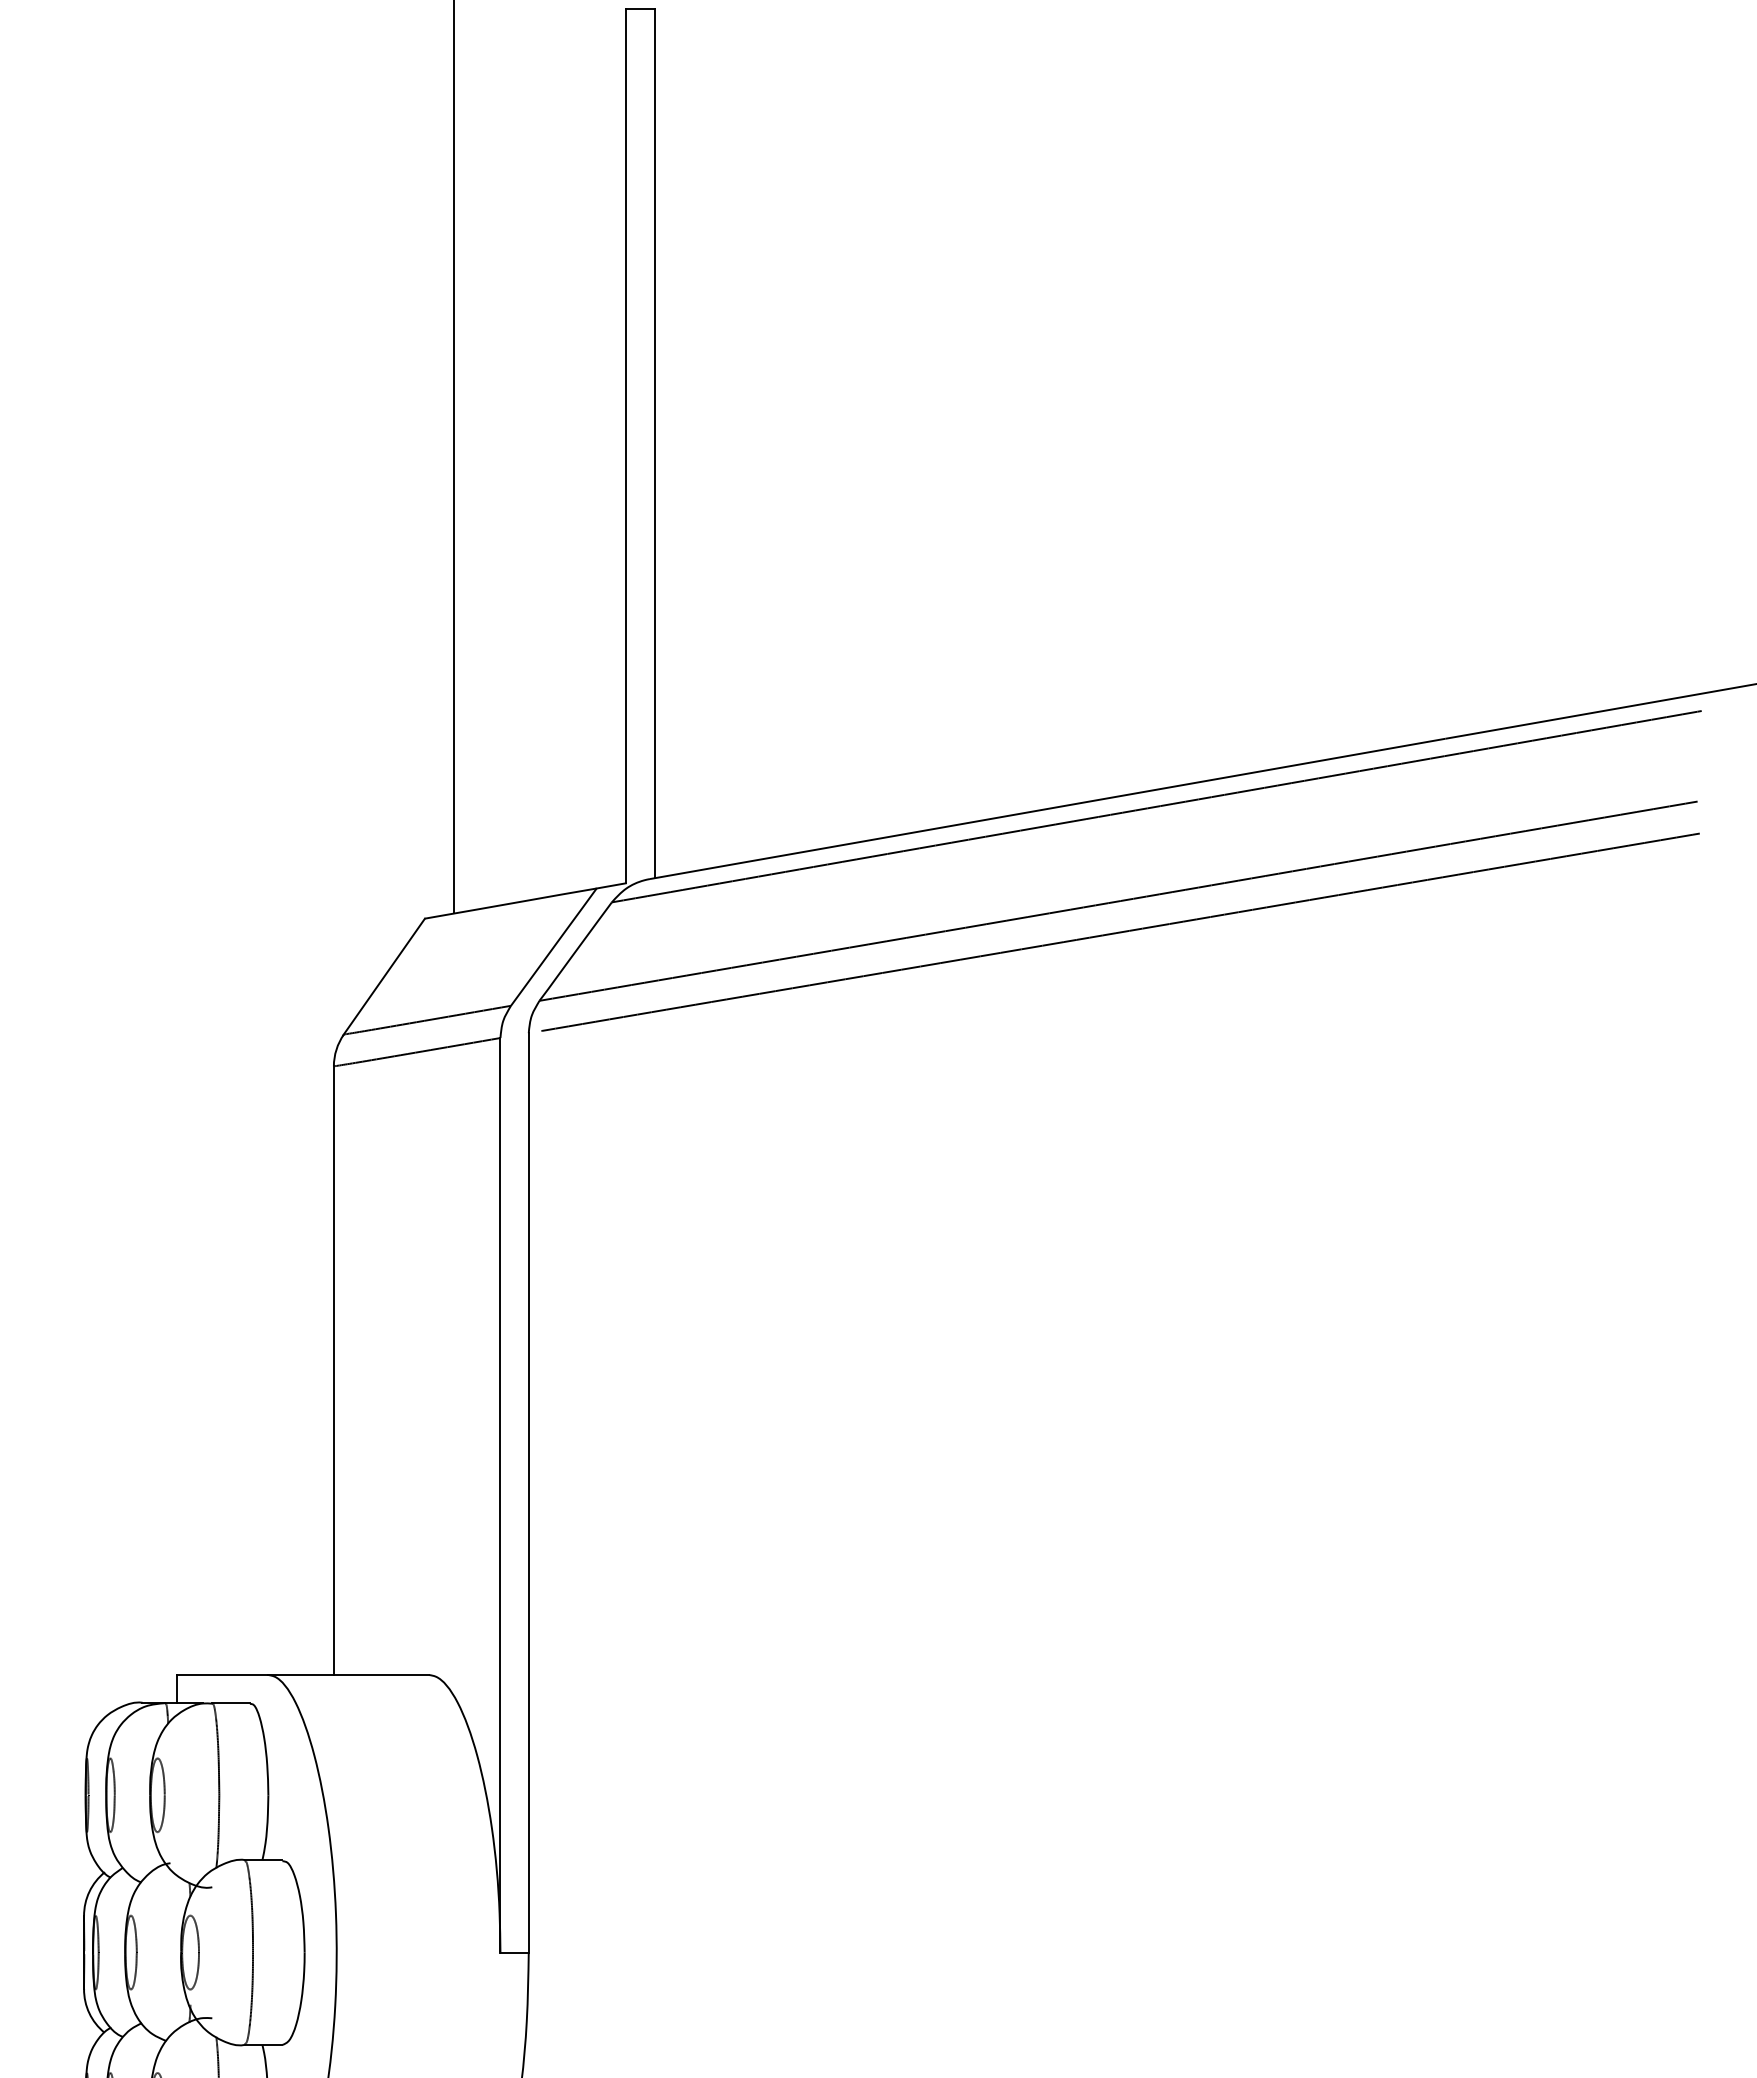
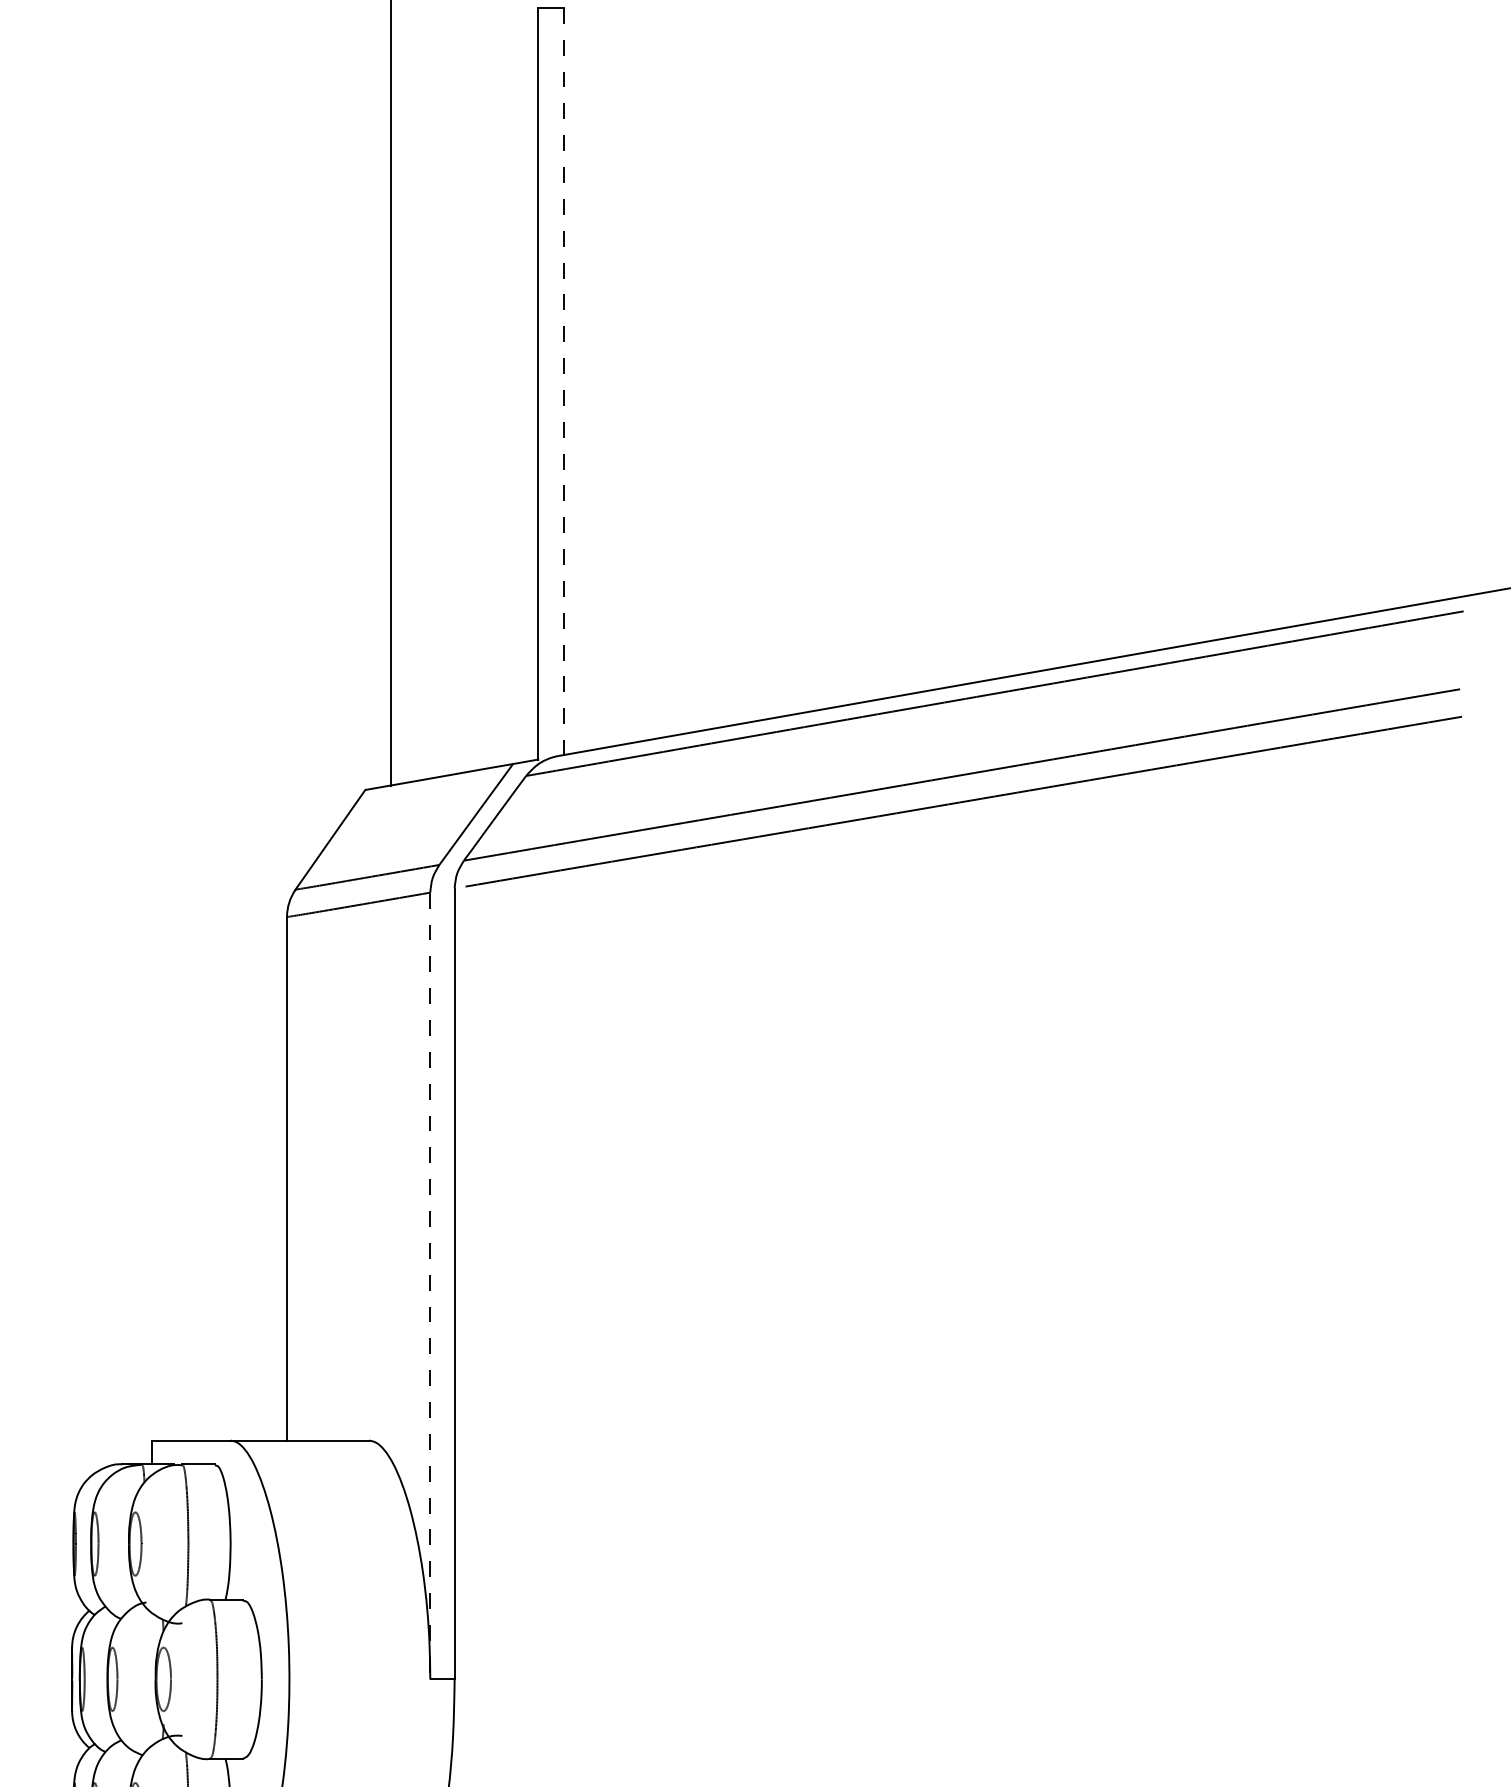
line: (655, 444) -> (563, 382), solid -> dashed
line: (500, 1495) -> (430, 1286), solid -> dashed

